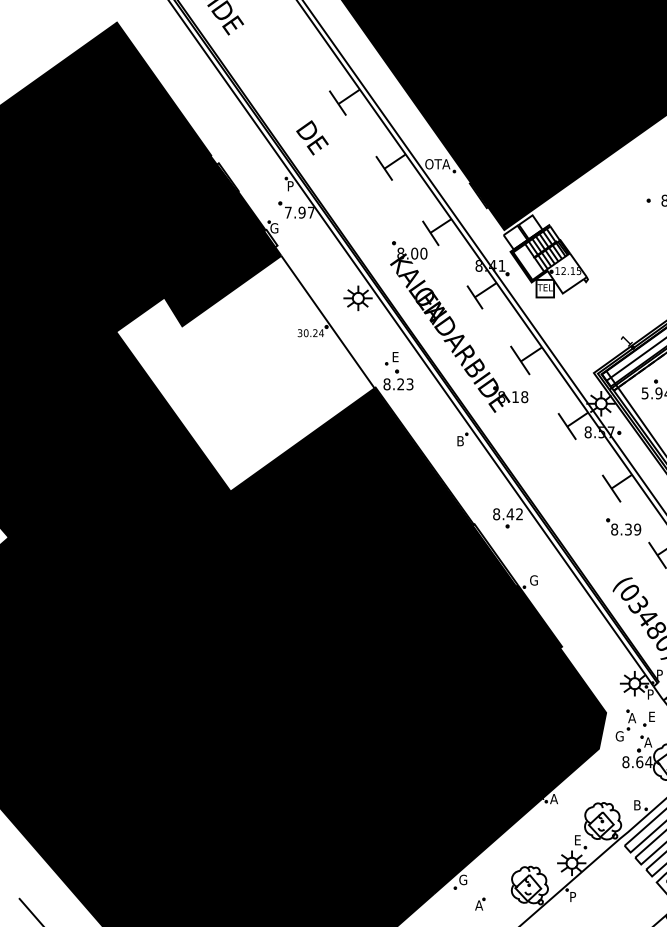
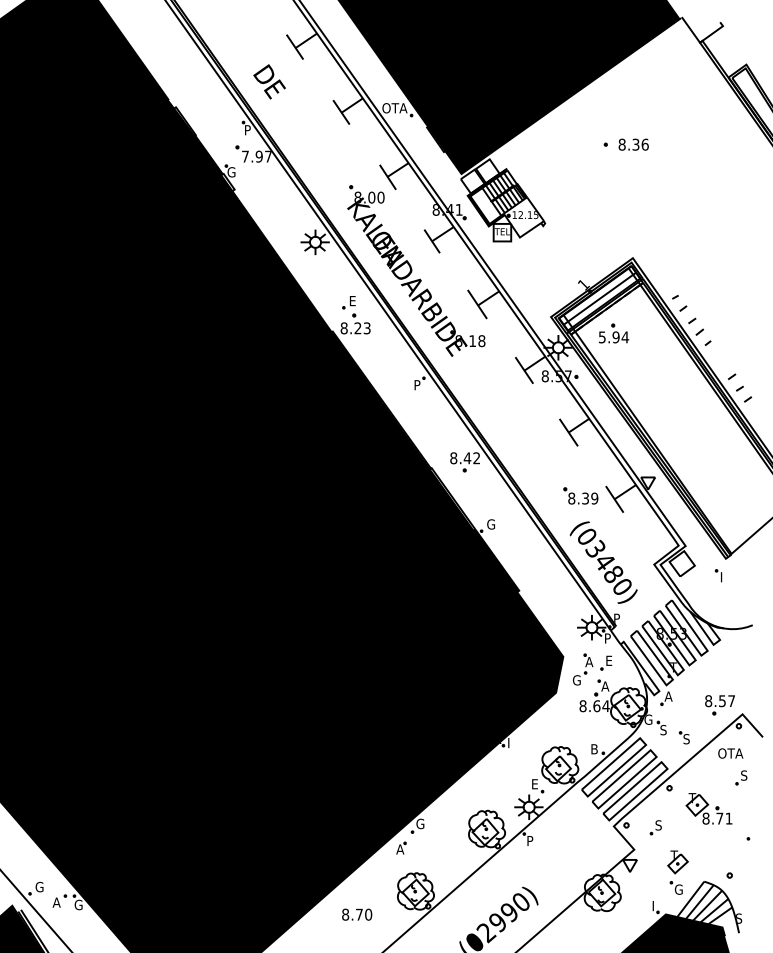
fill: (245, 373) -> (202, 317), added
text: (460, 441) -> (417, 385), B -> P
part: (623, 526) -> (580, 495), moved
text: (554, 799) -> (511, 743), A -> I
part: (480, 903) -> (401, 847), moved

